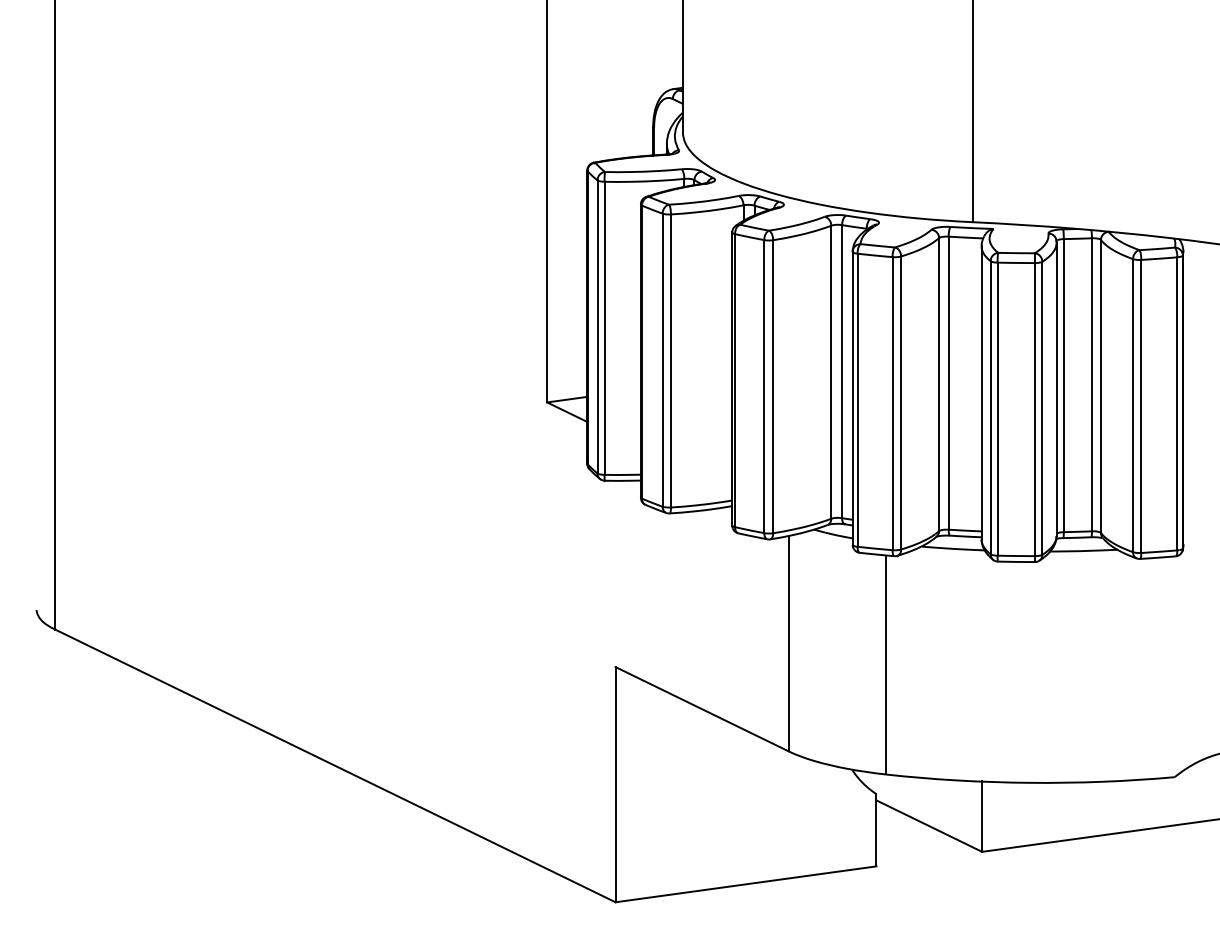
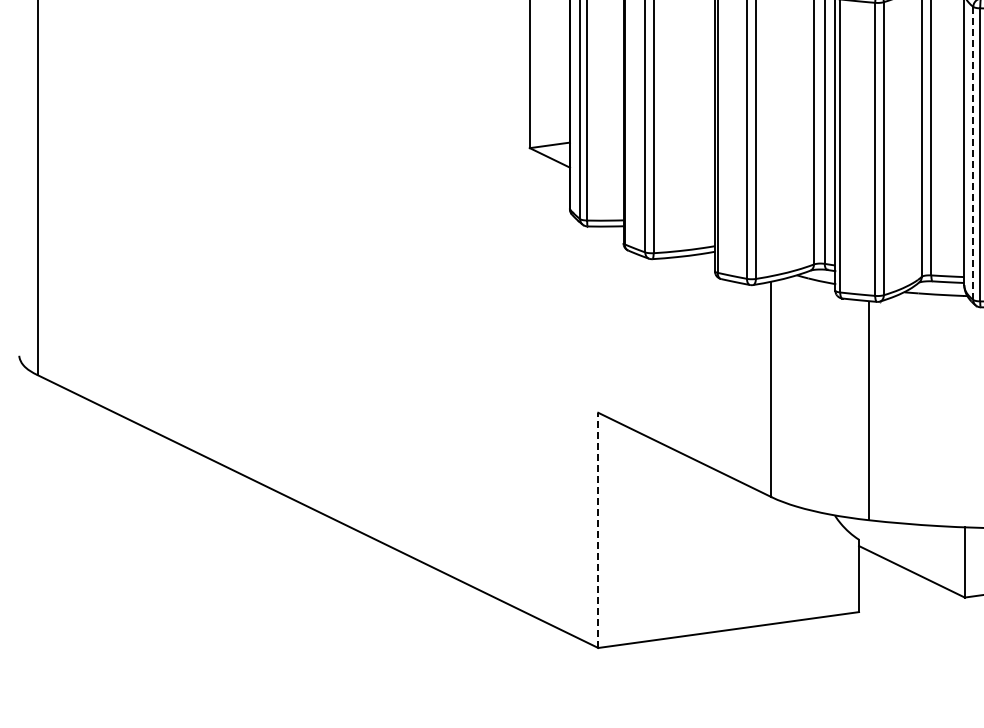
line: (990, 407) -> (973, 153), solid -> dashed
line: (615, 784) -> (598, 530), solid -> dashed

